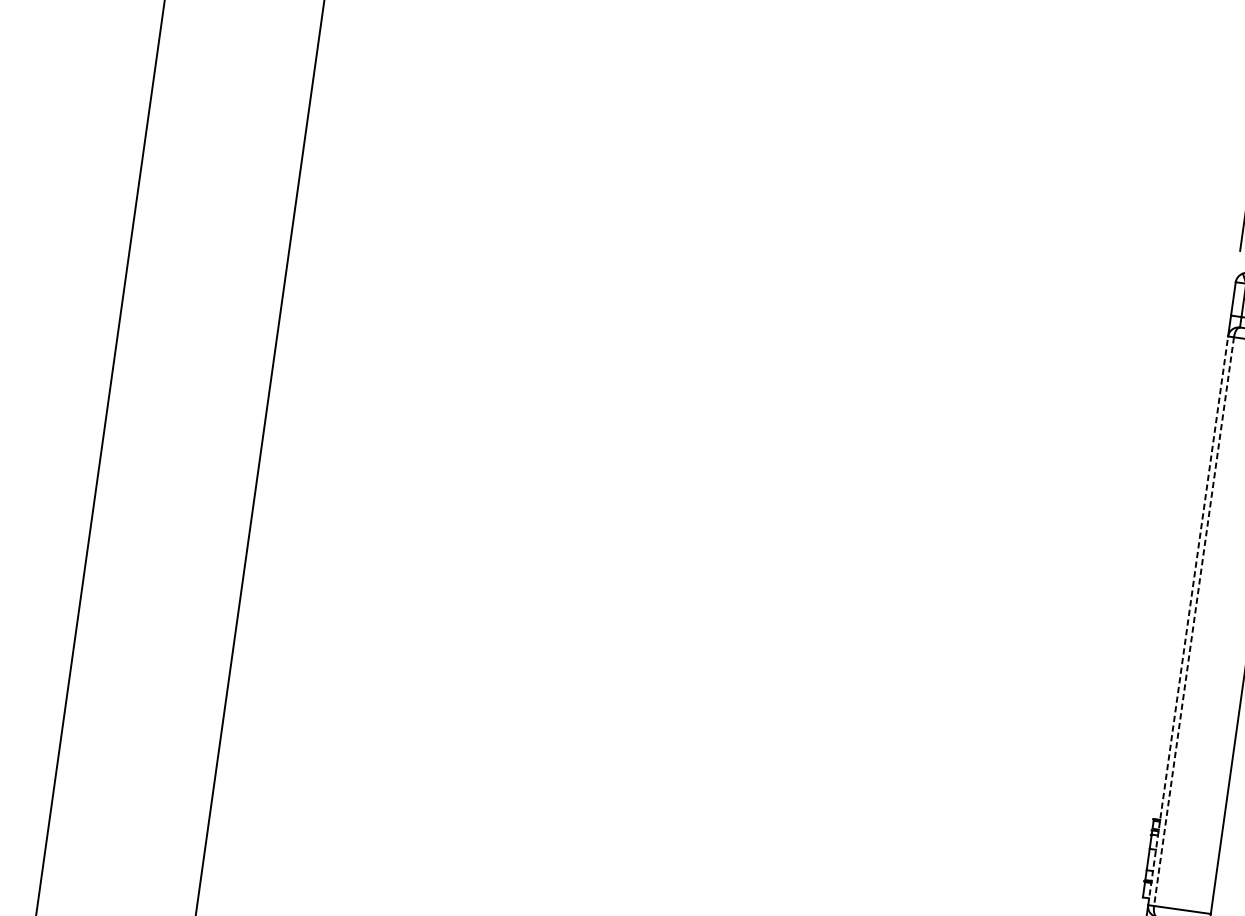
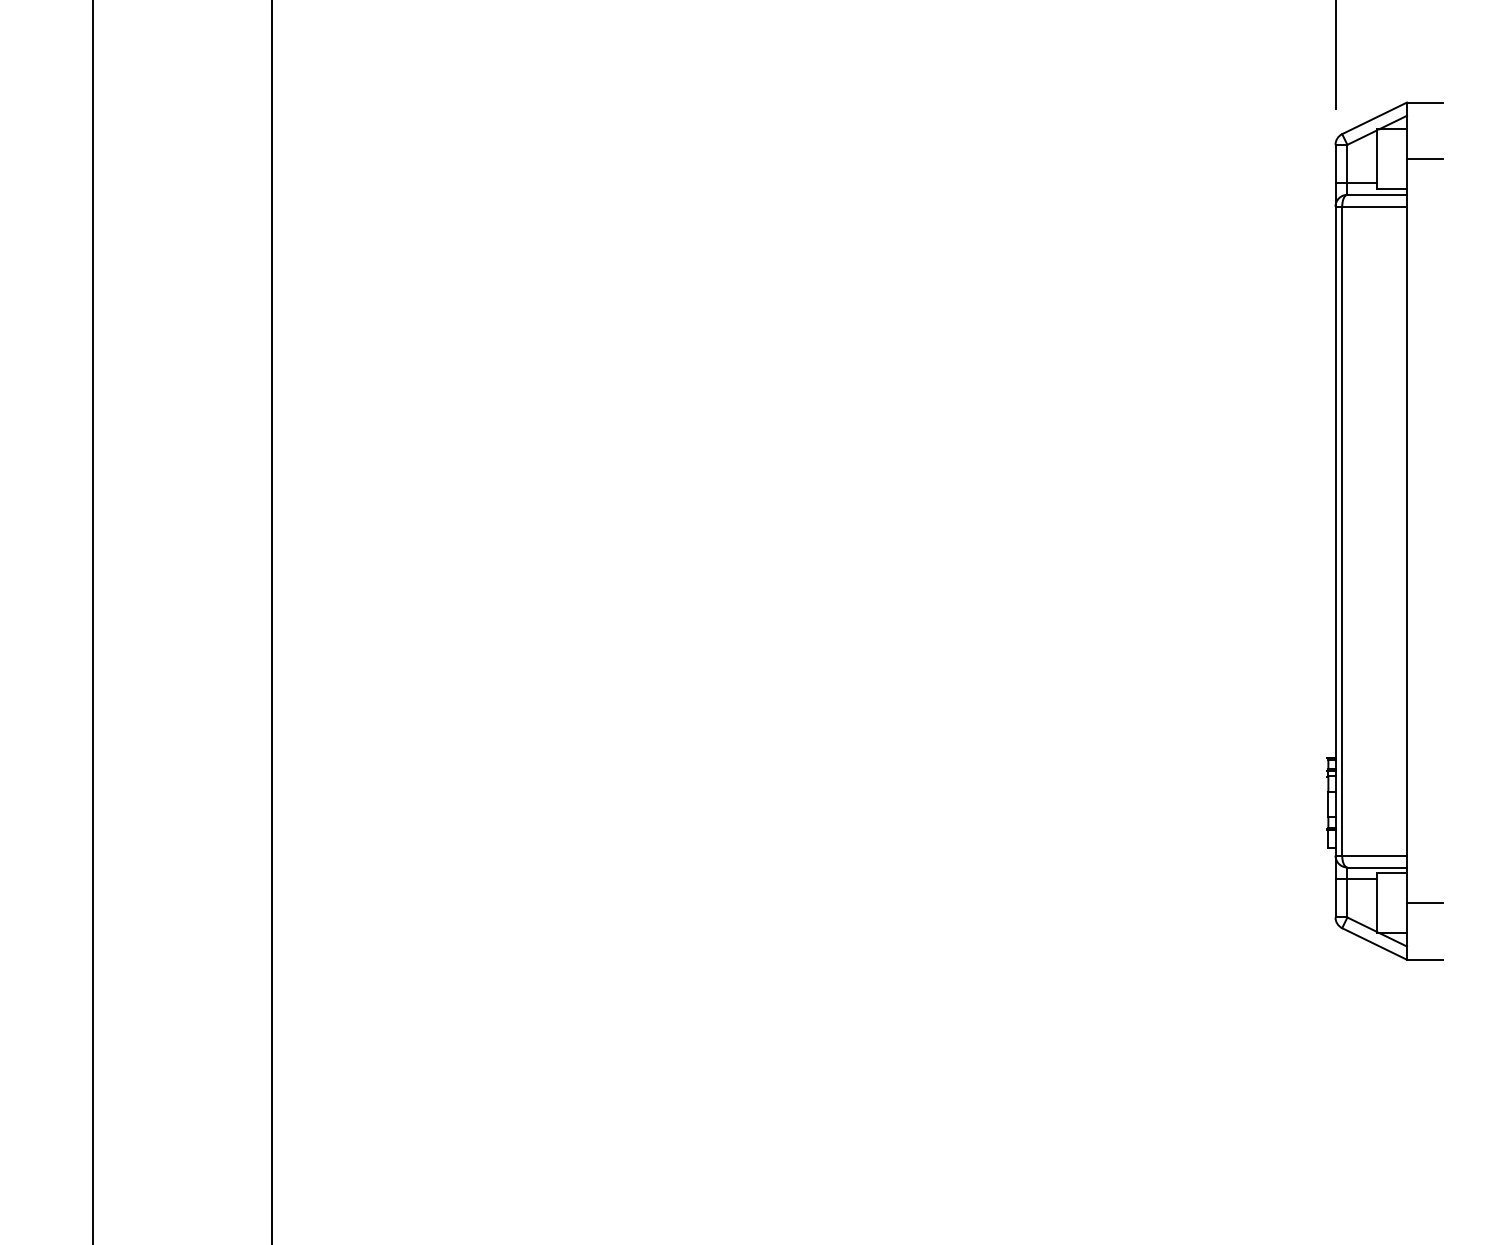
line: (1188, 620) -> (1335, 530), dashed -> solid
line: (1194, 621) -> (1342, 531), dashed -> solid

